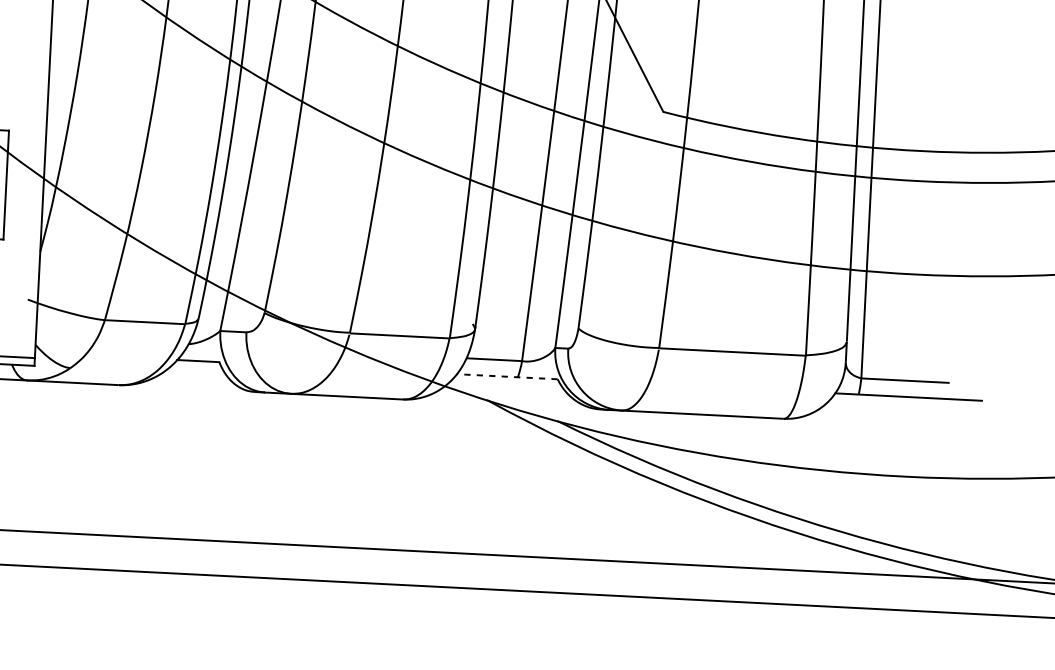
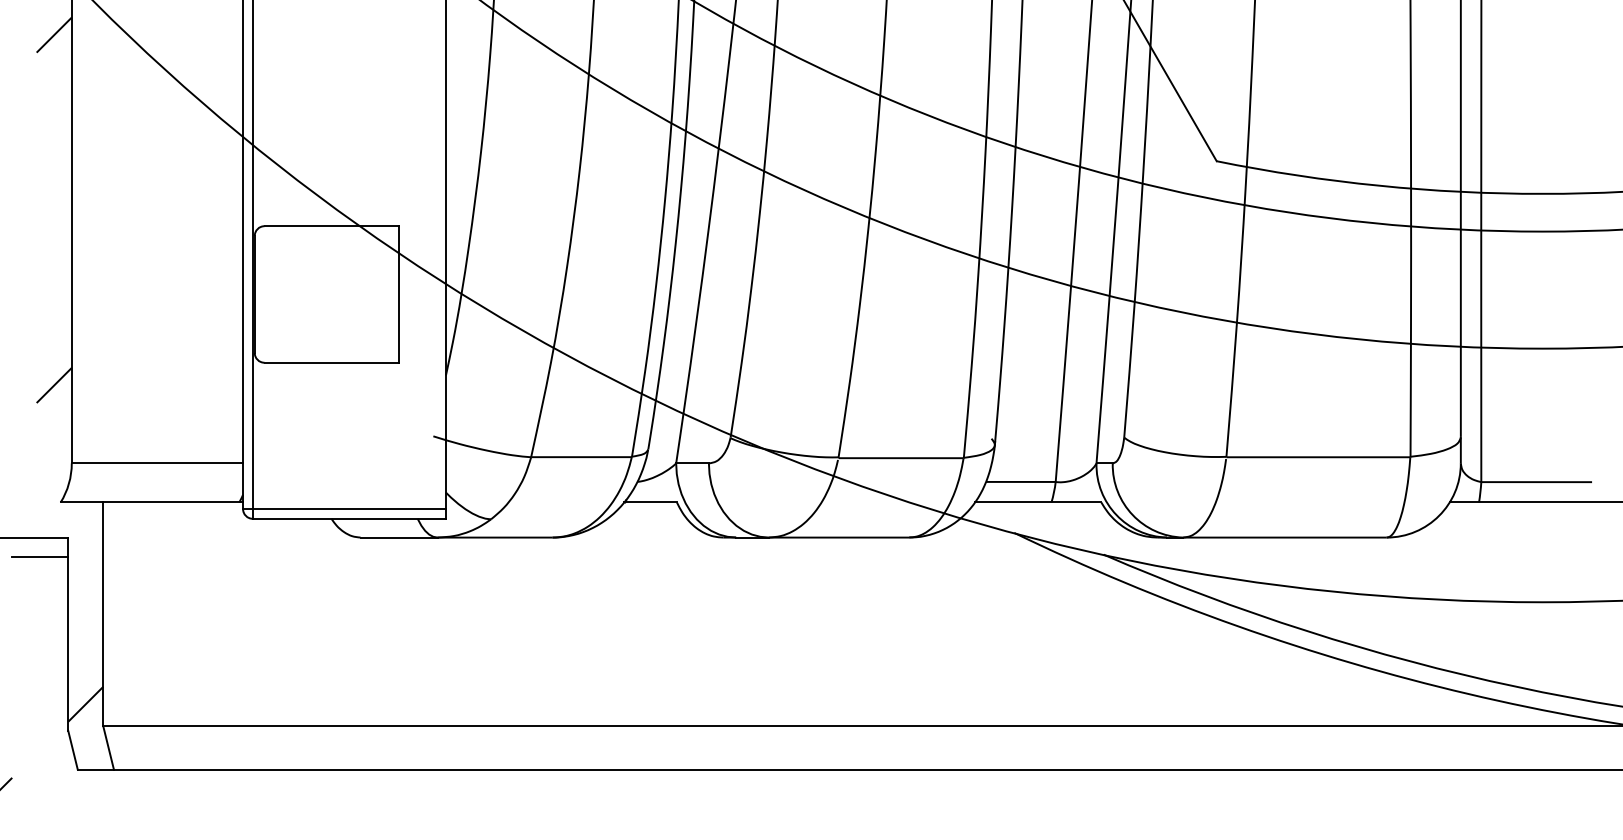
line: (506, 376) -> (1037, 502), dashed -> solid

